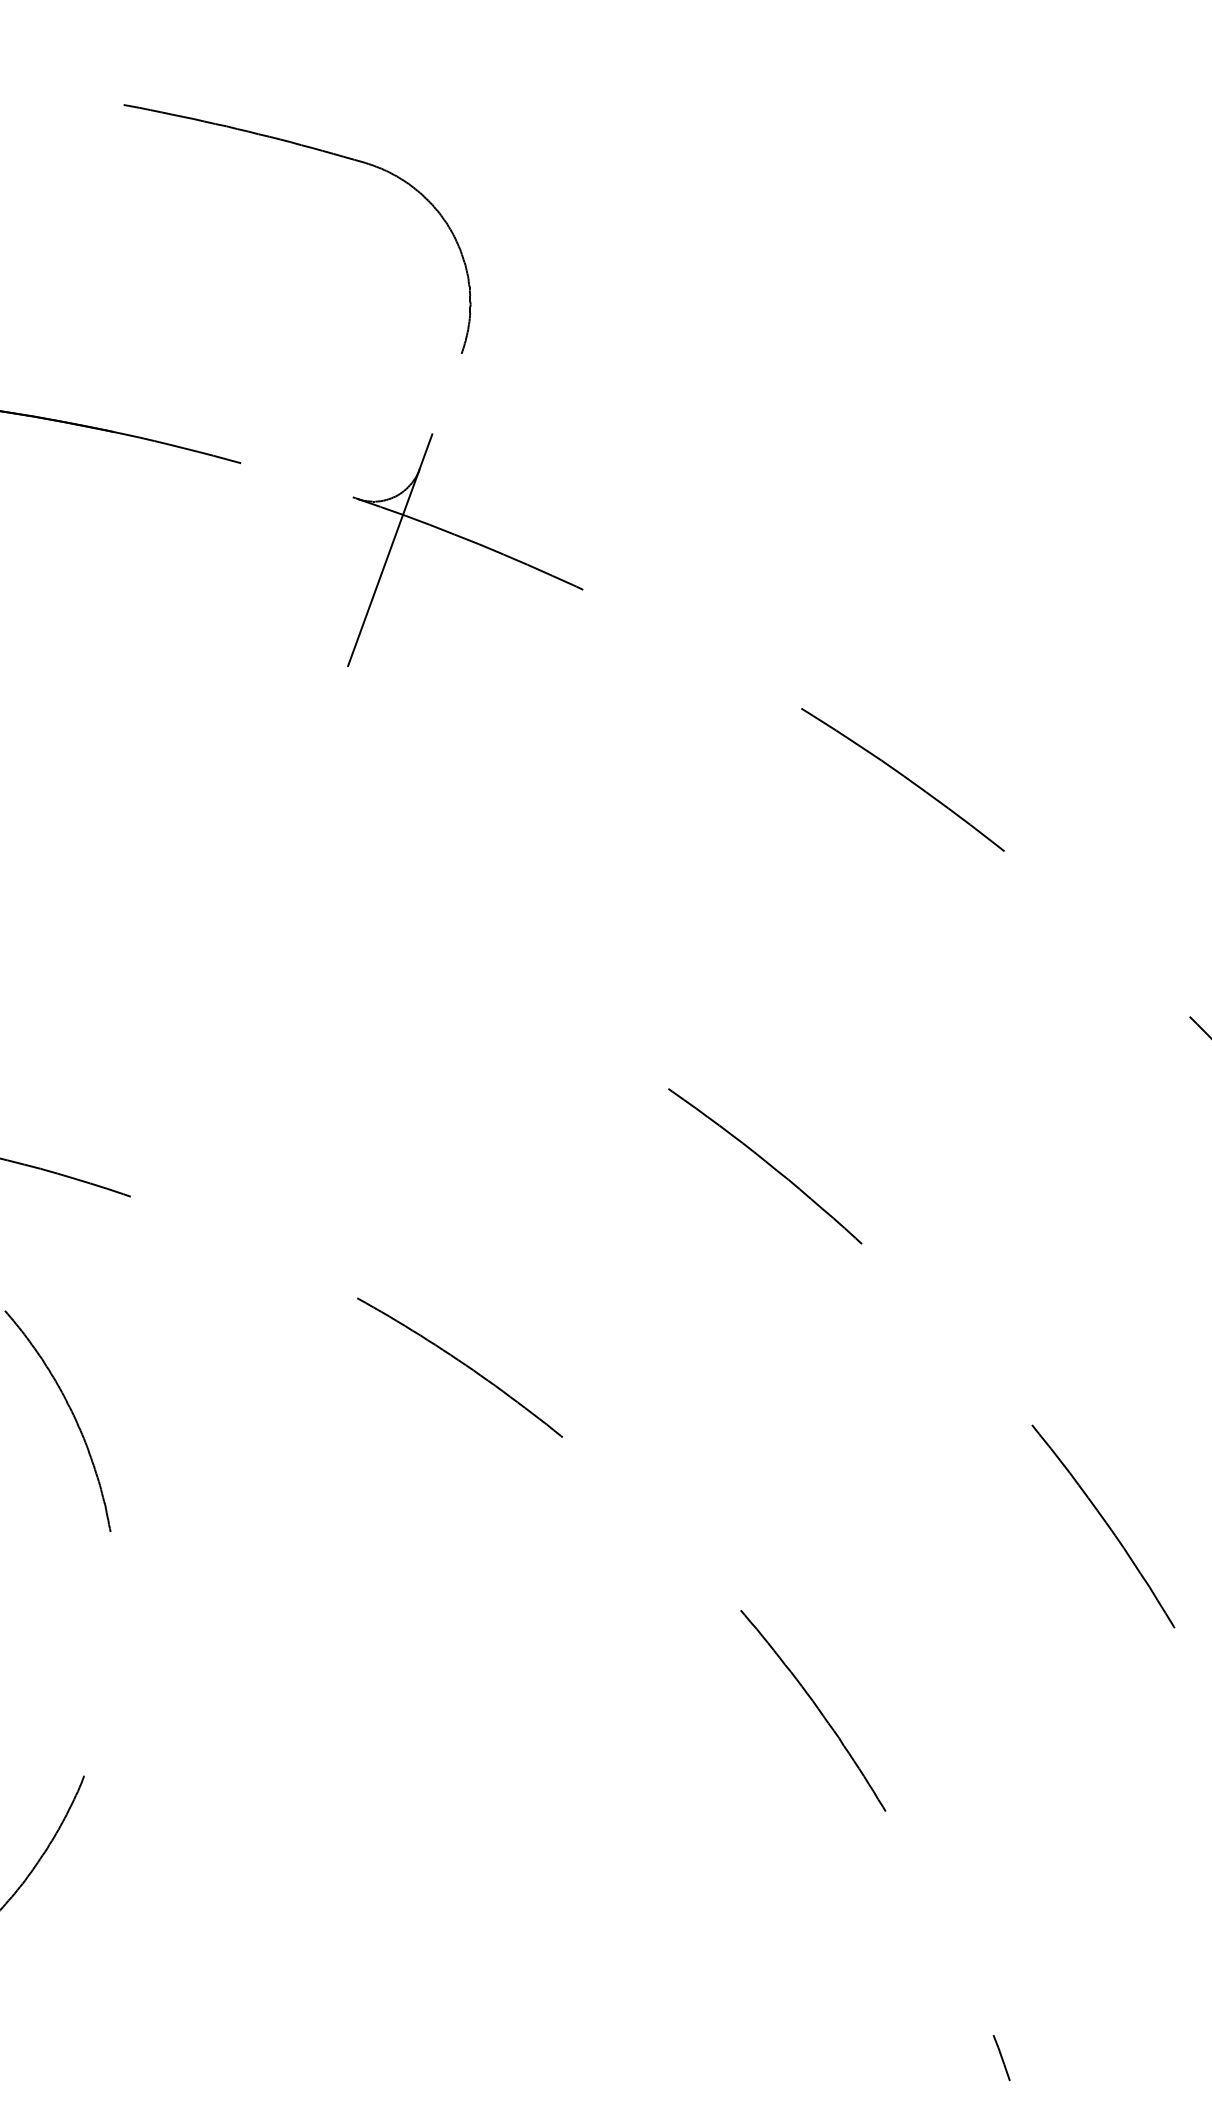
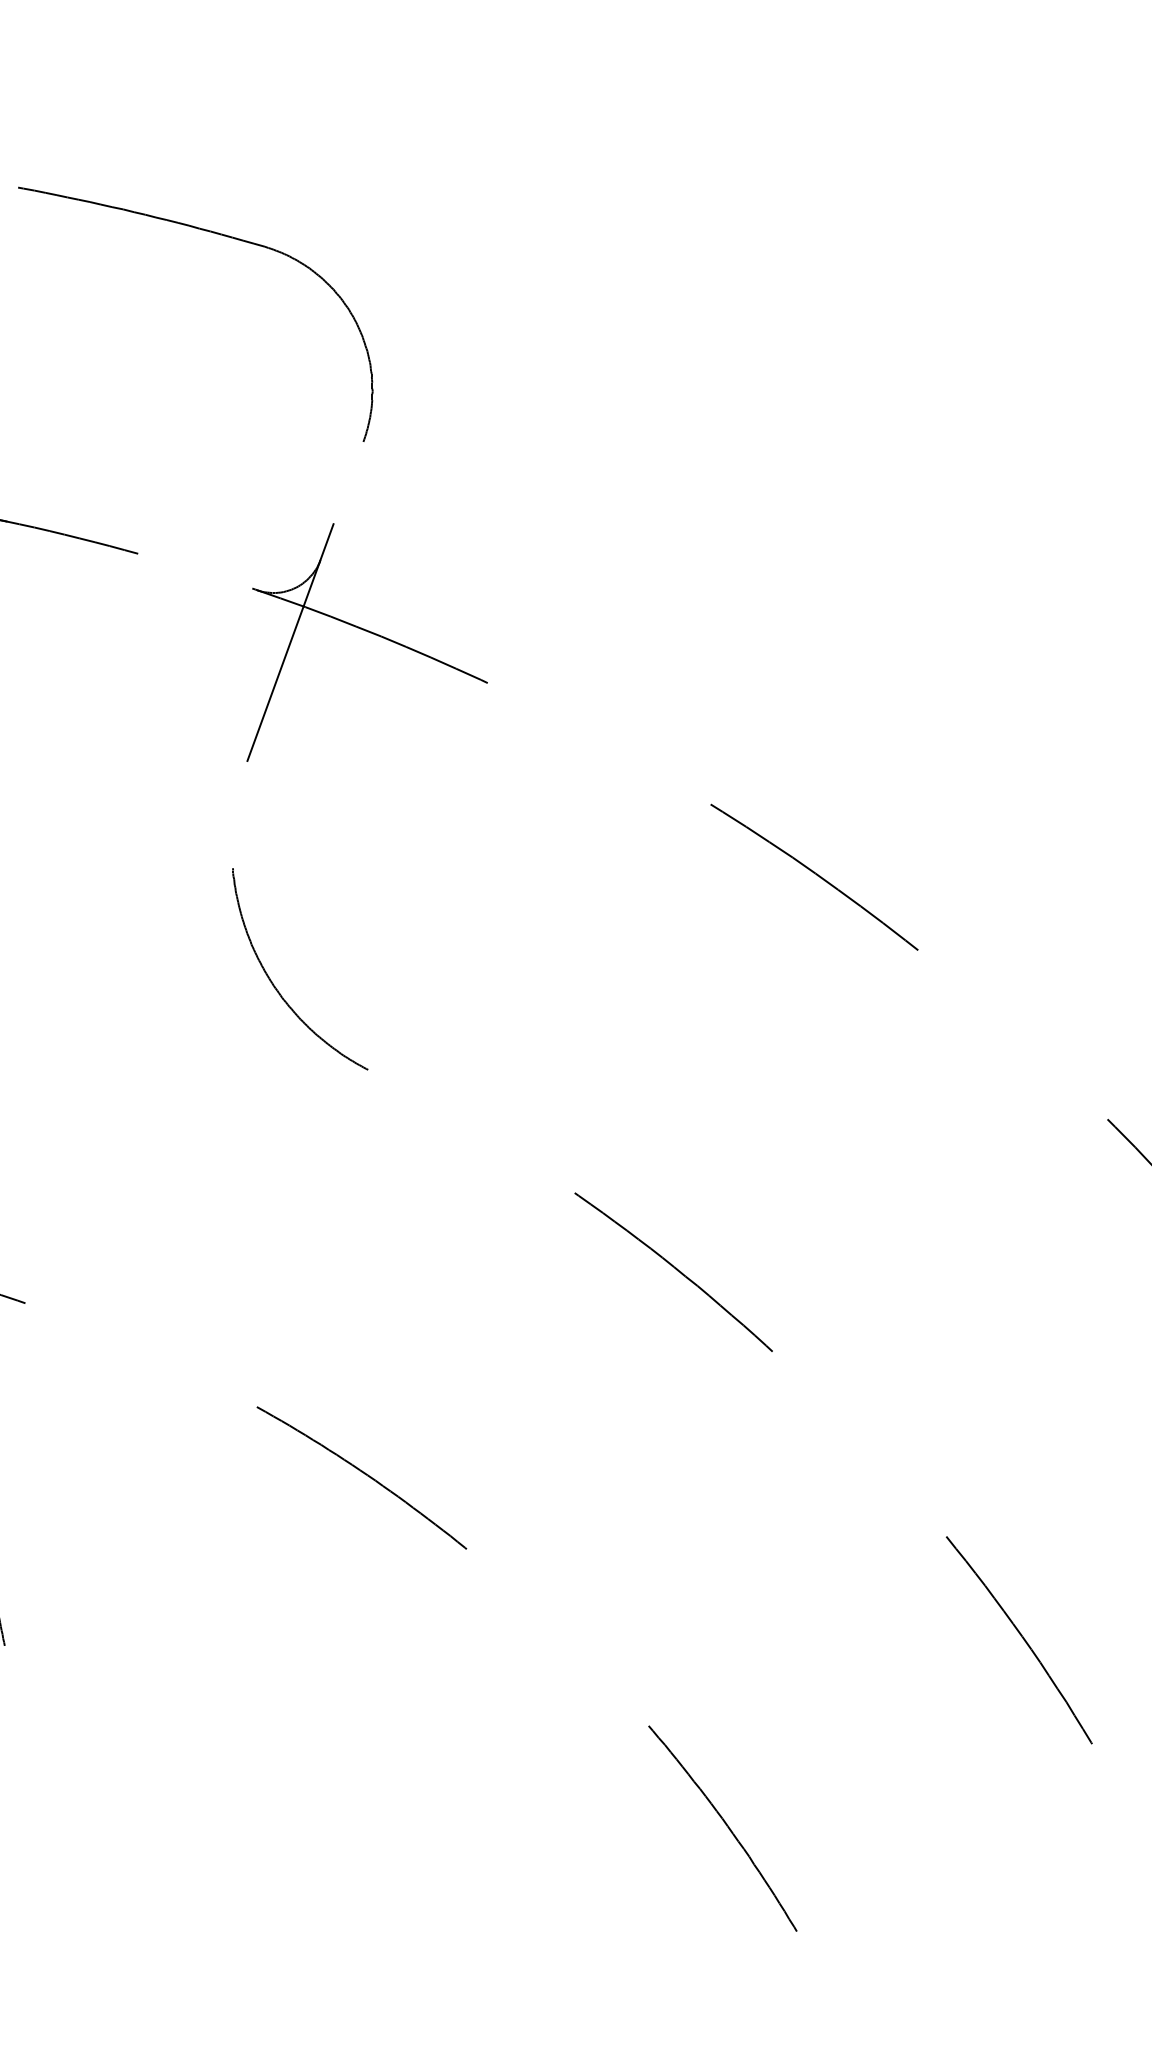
curve: (375, 886) -> (275, 986), added

